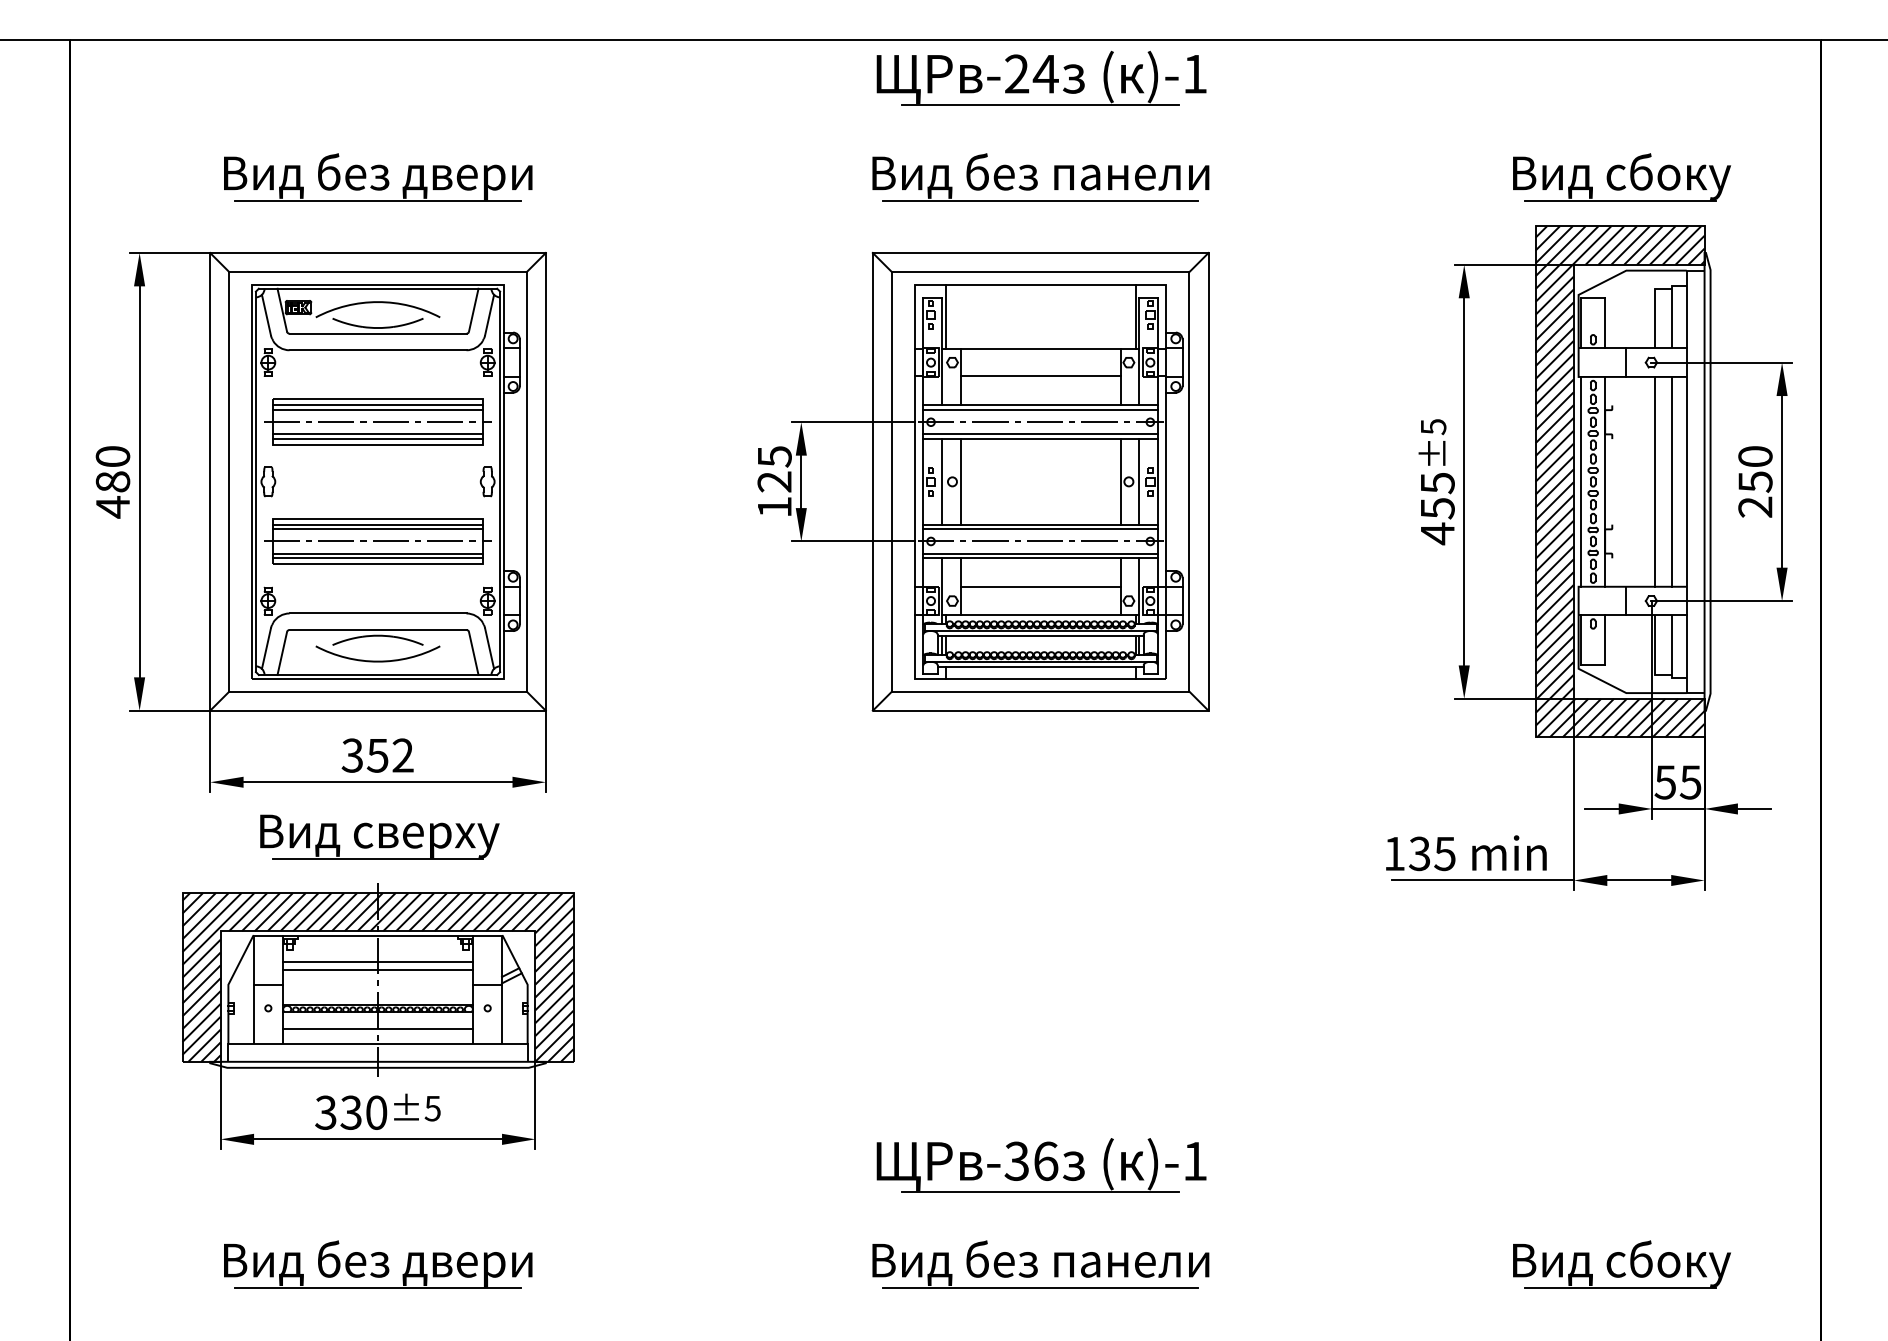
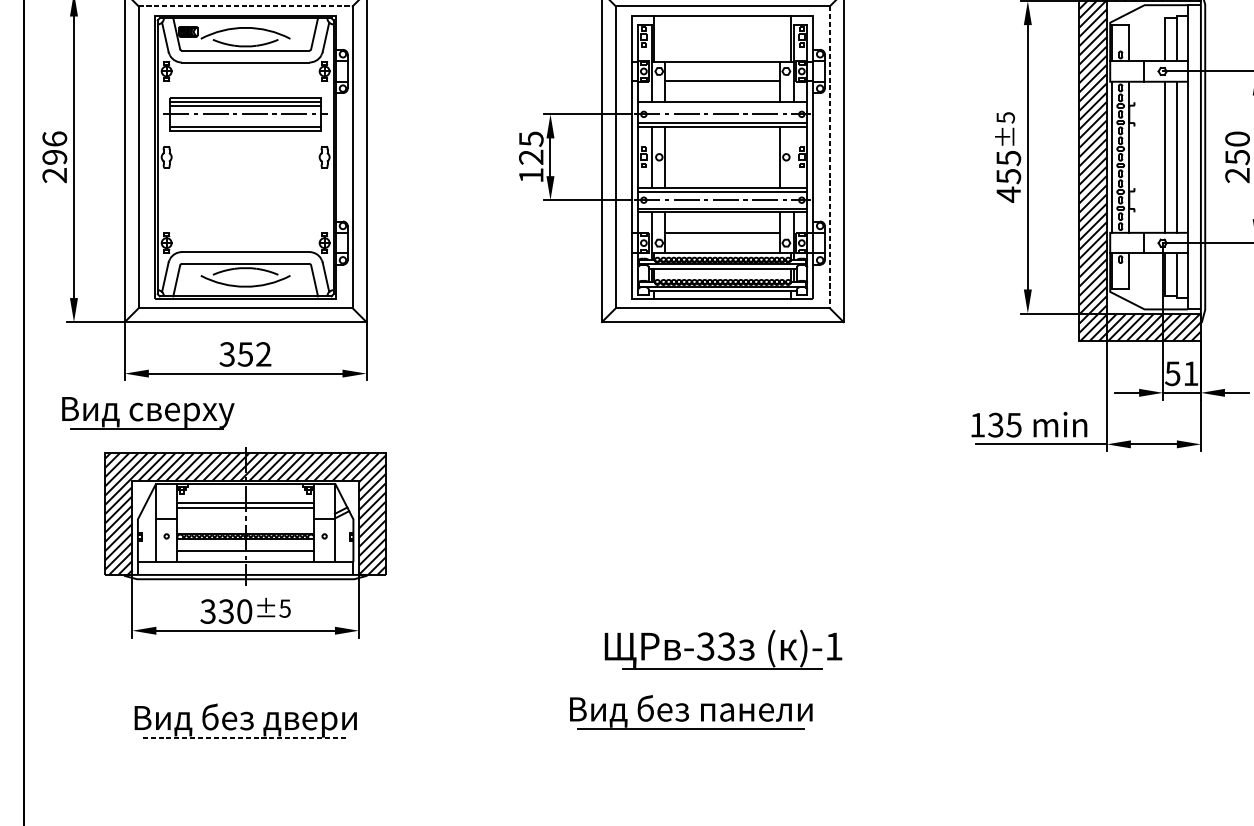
line: (378, 272) -> (246, 6), solid -> dashed
line: (1040, 410) -> (722, 105), removed
line: (377, 434) -> (245, 123), removed
line: (1138, 481) -> (793, 157), removed
line: (1189, 481) -> (830, 157), solid -> dashed
text: (112, 482) -> (54, 157), 480 -> 296
part: (377, 541) -> (245, 200), removed
text: (1690, 782) -> (1190, 373), 55 -> 51
part: (379, 836) -> (148, 412), moved
text: (1045, 1160) -> (726, 645), -36 -> -33
part: (1623, 1257) -> (1142, 715), removed
part: (1040, 1264) -> (691, 712), moved
line: (378, 1287) -> (246, 737), solid -> dashed

